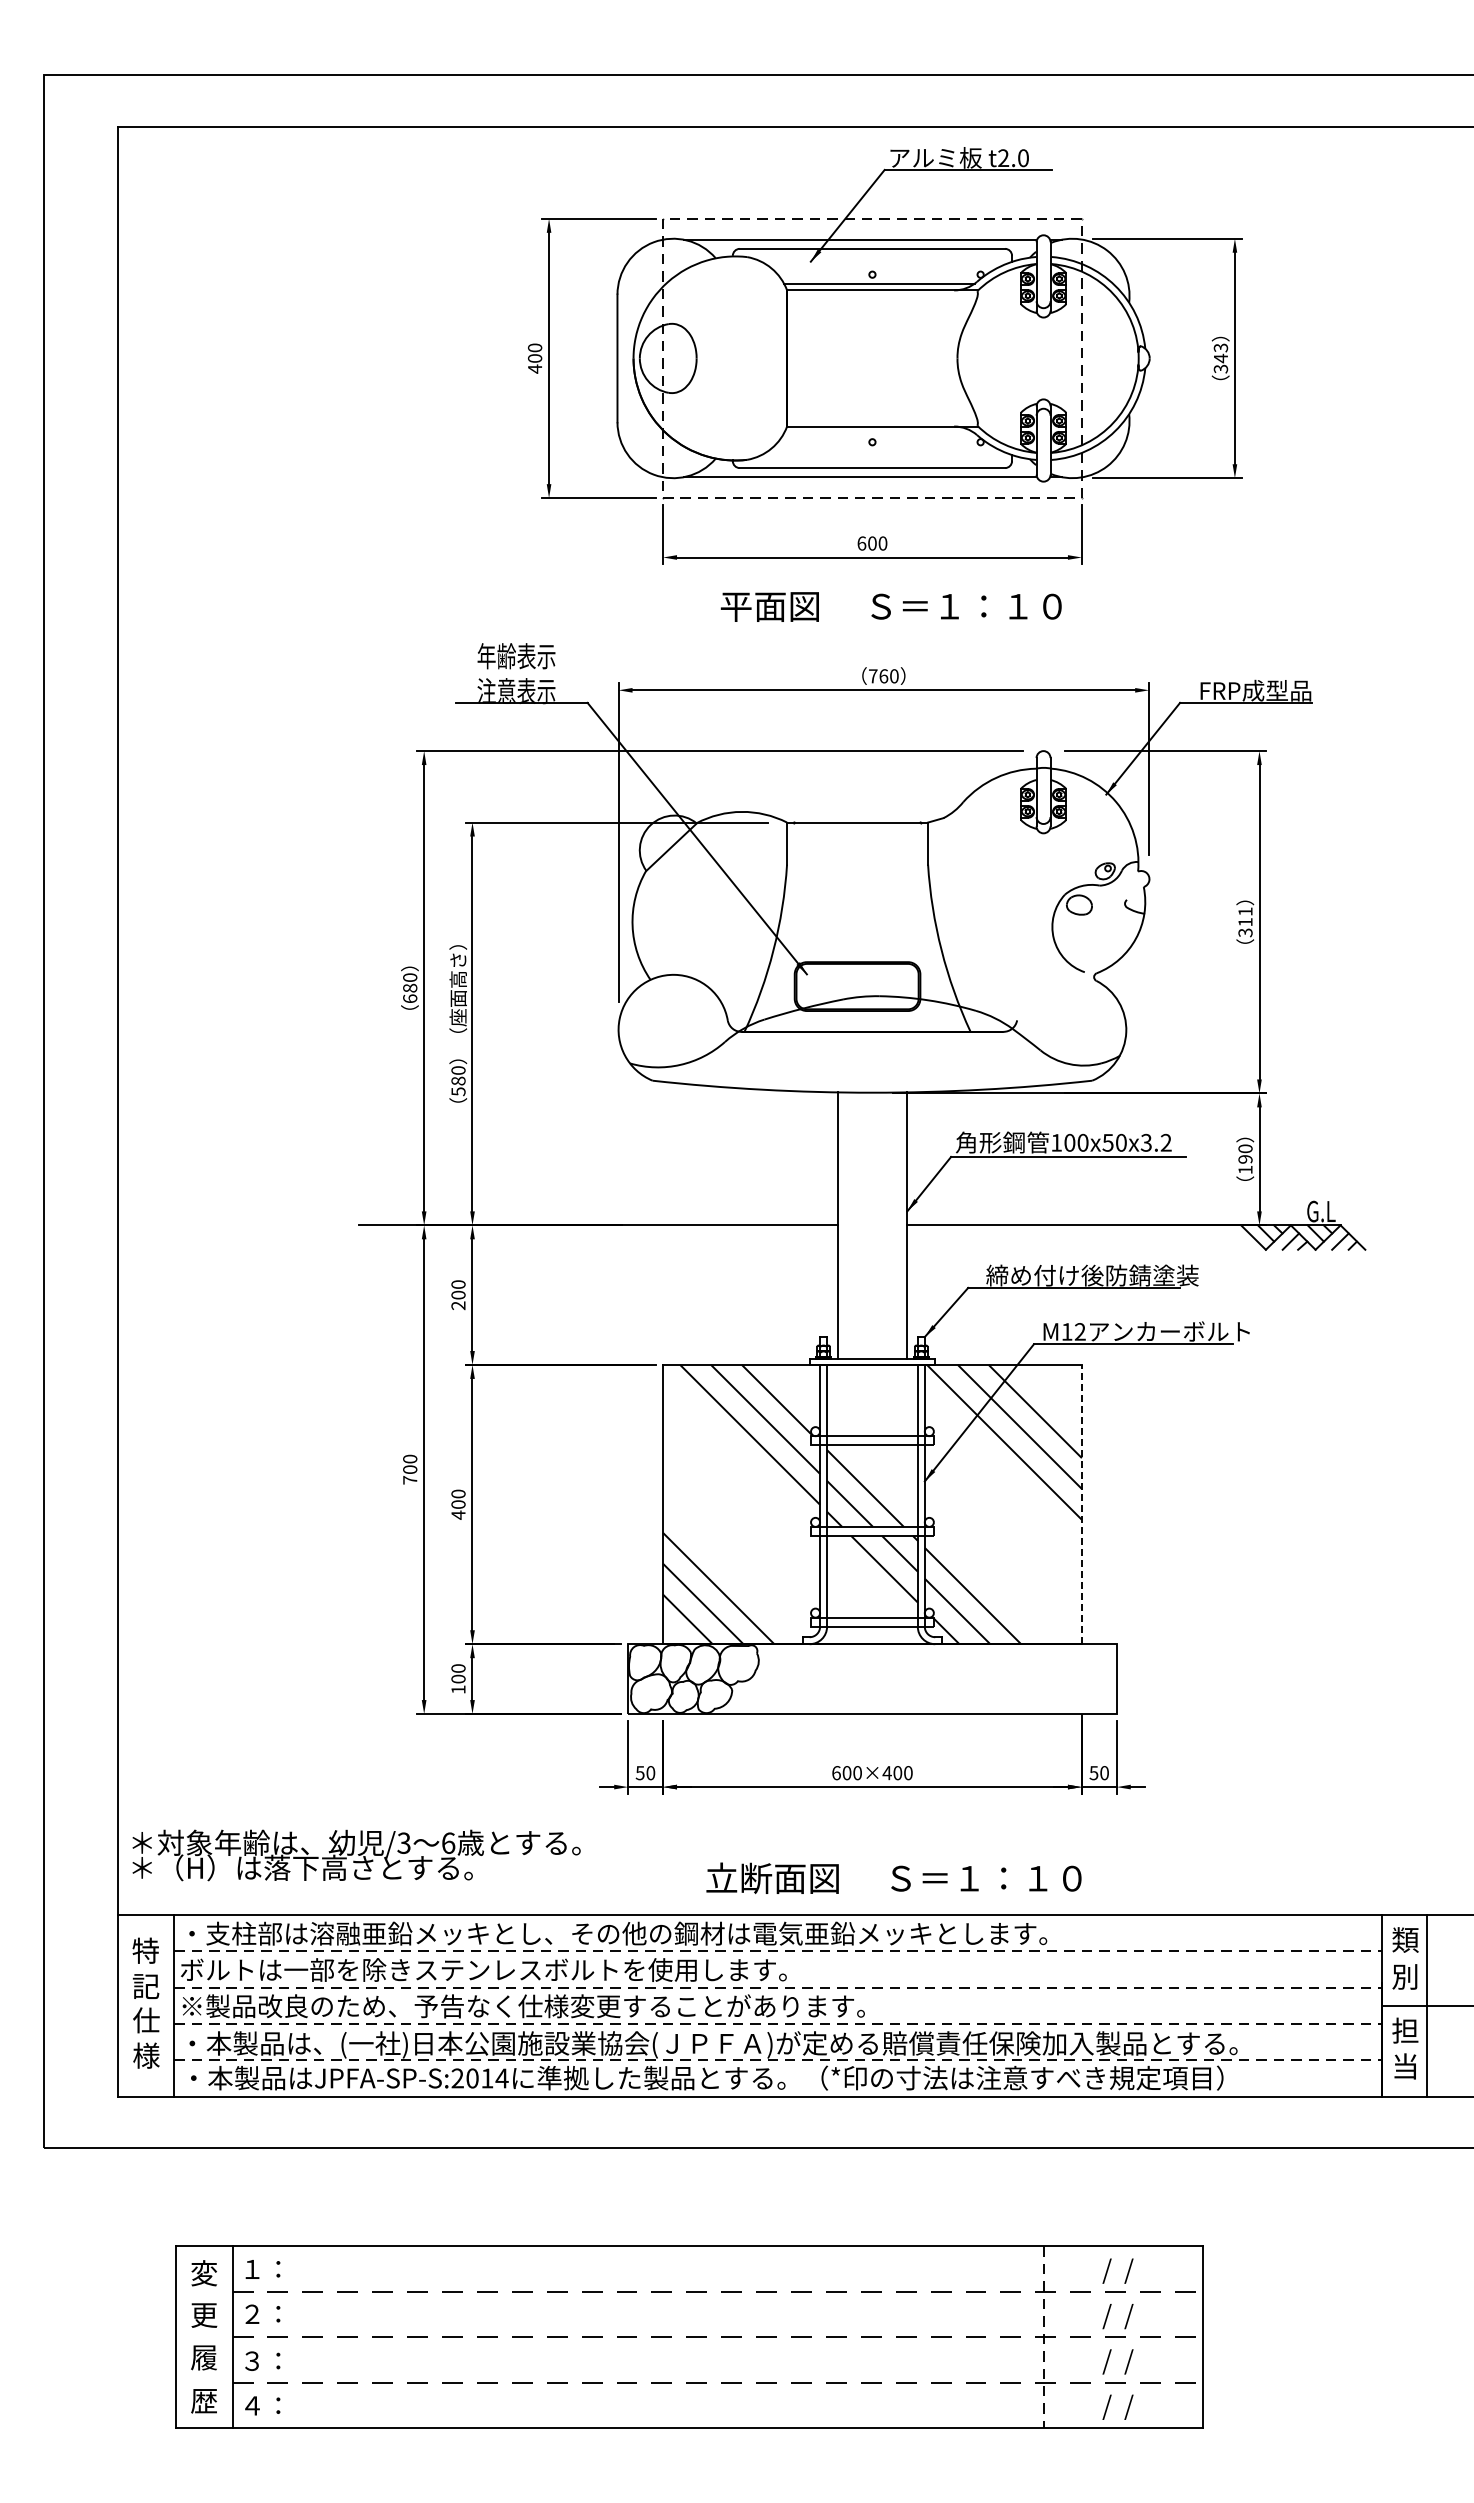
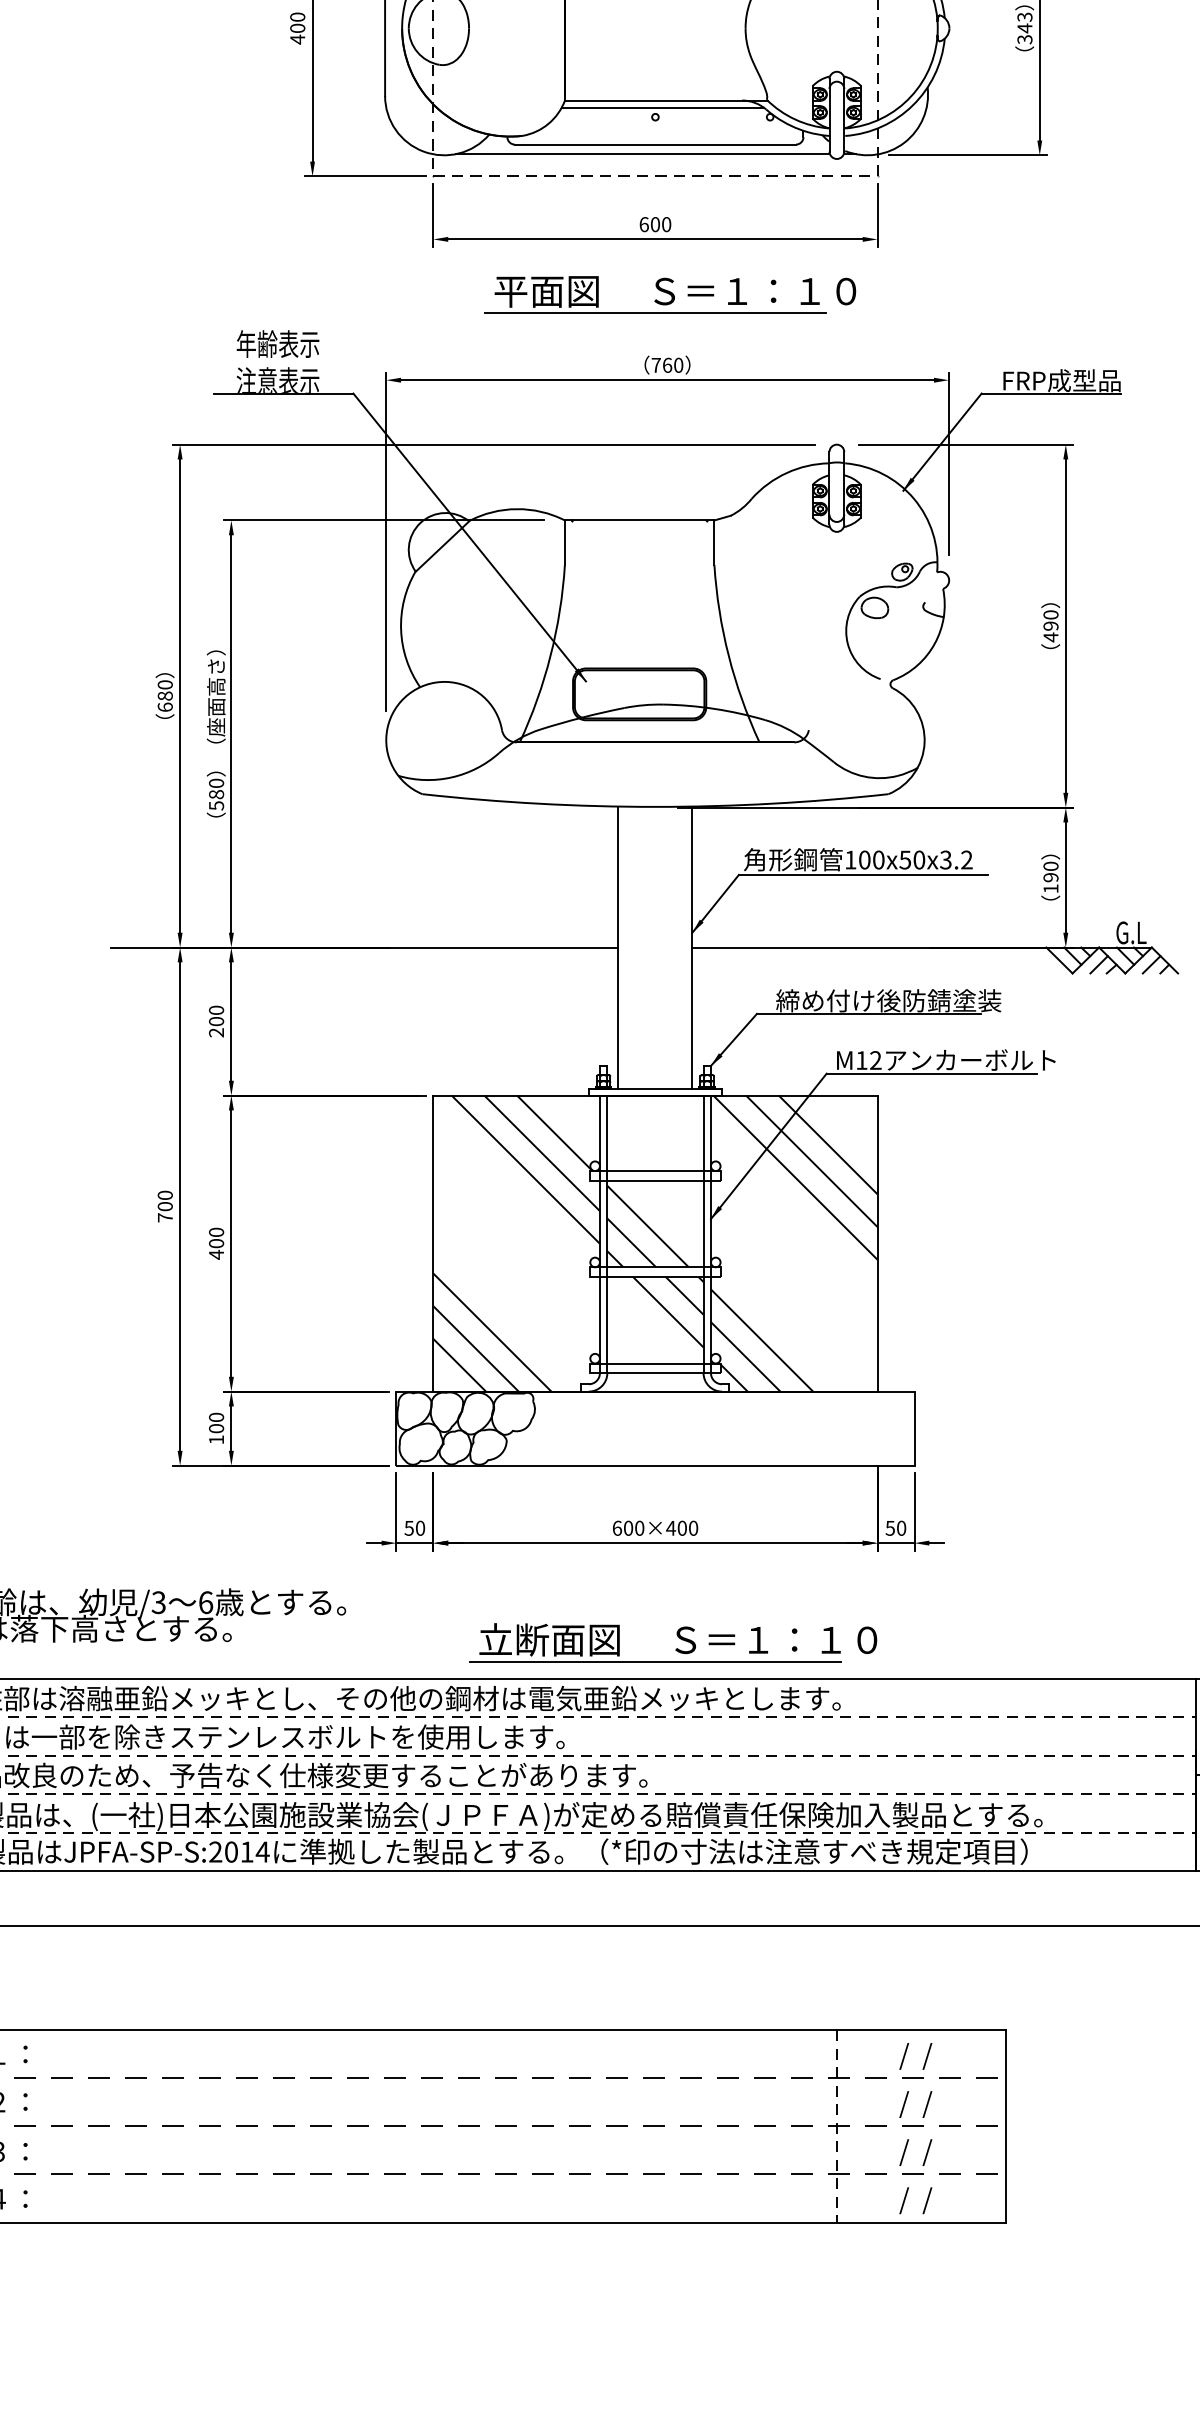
line: (879, 433) -> (662, 107), added
line: (872, 627) -> (655, 313), added
text: (1245, 922) -> (1050, 626), 311 -> 490
line: (1081, 1504) -> (877, 1243), dashed -> solid
line: (872, 1899) -> (655, 1662), added

